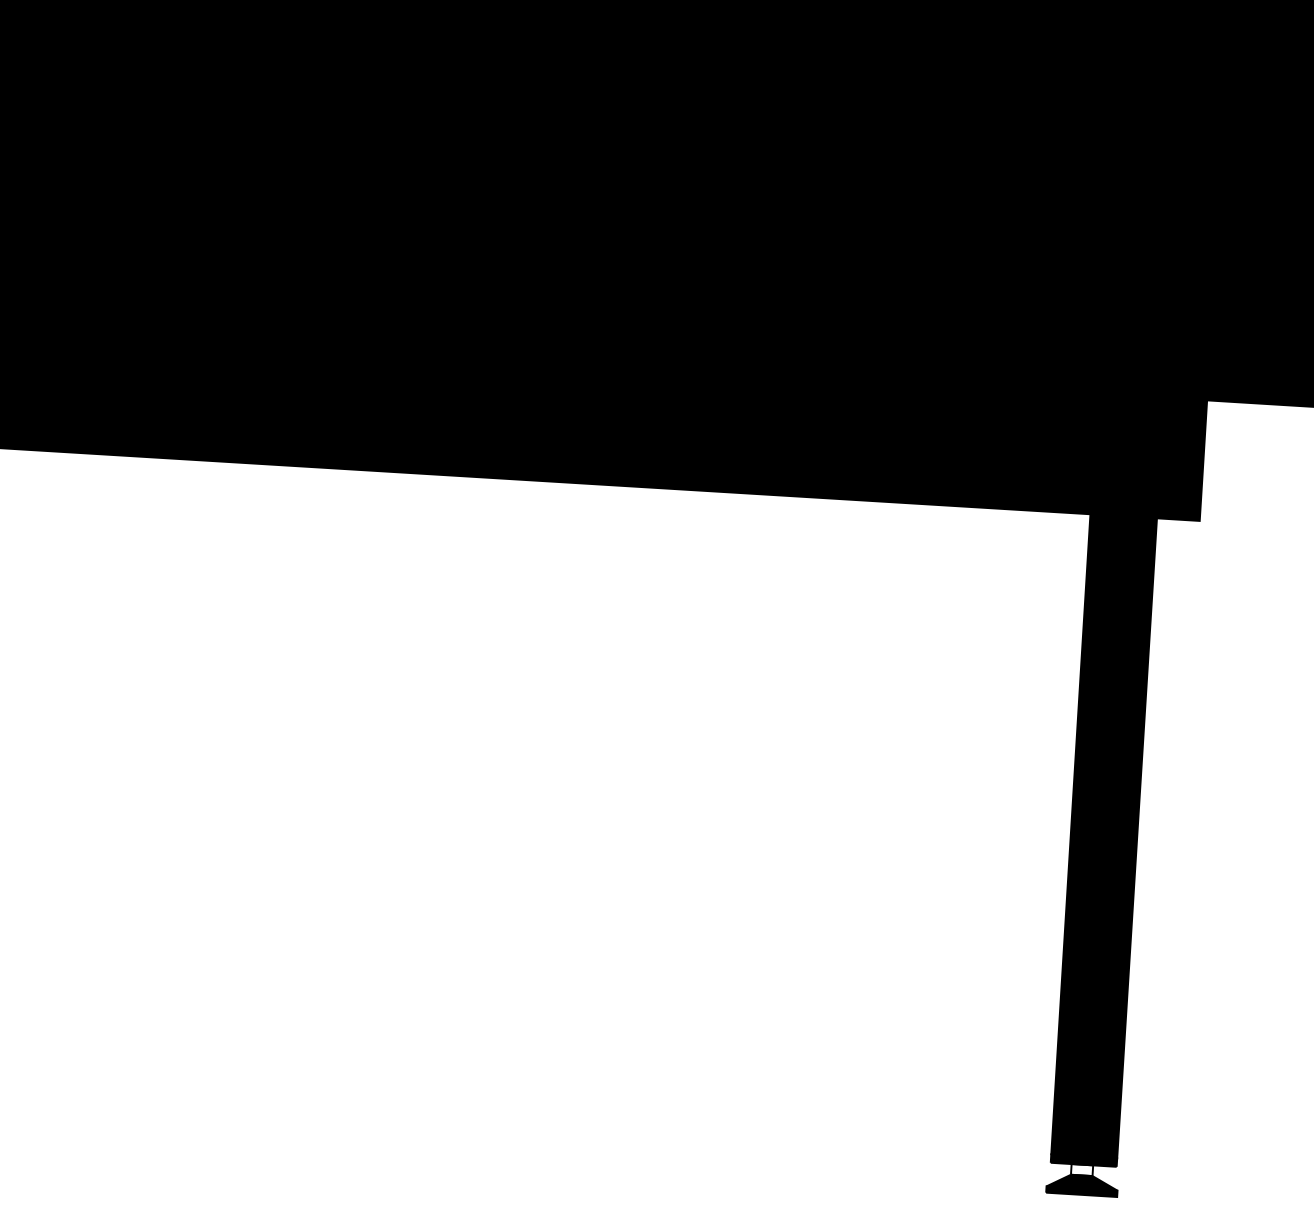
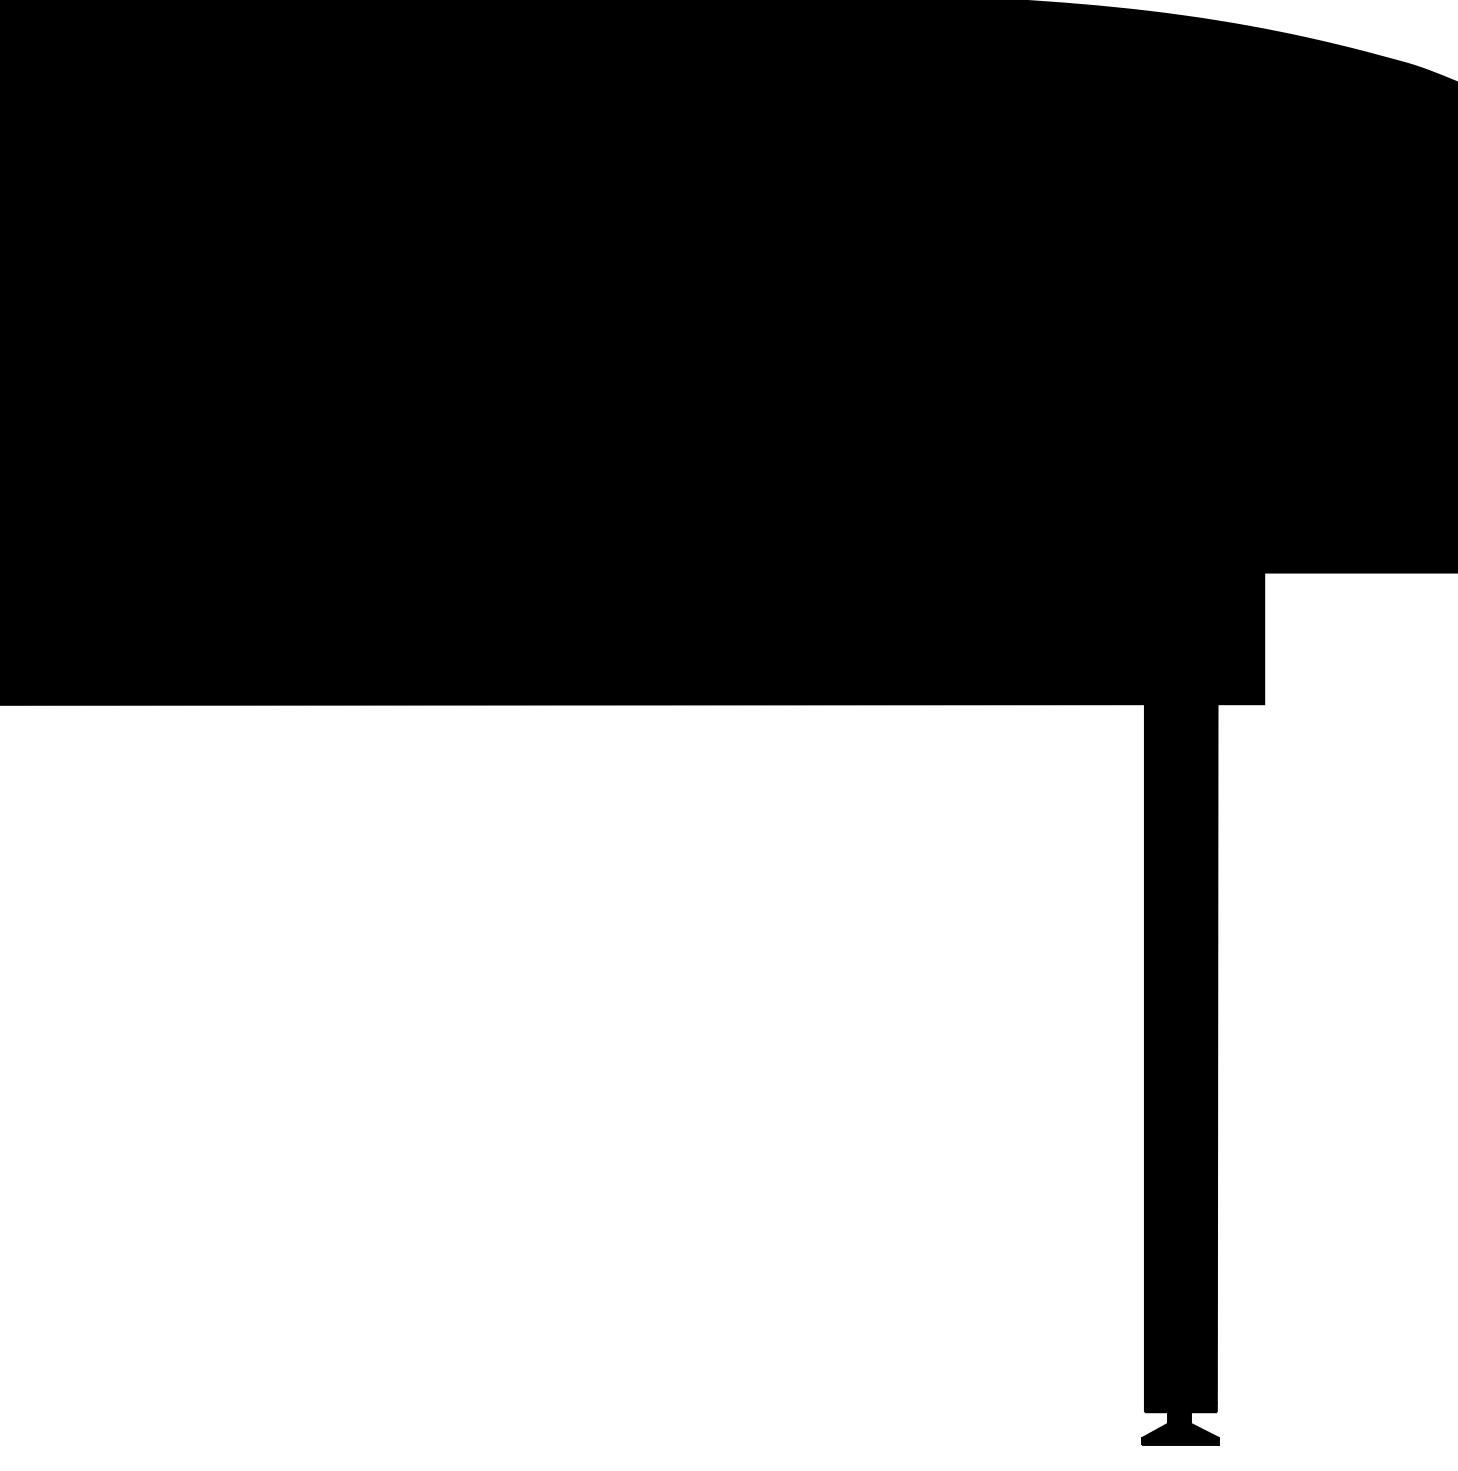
fill: (1082, 1169) -> (1179, 1417), added

